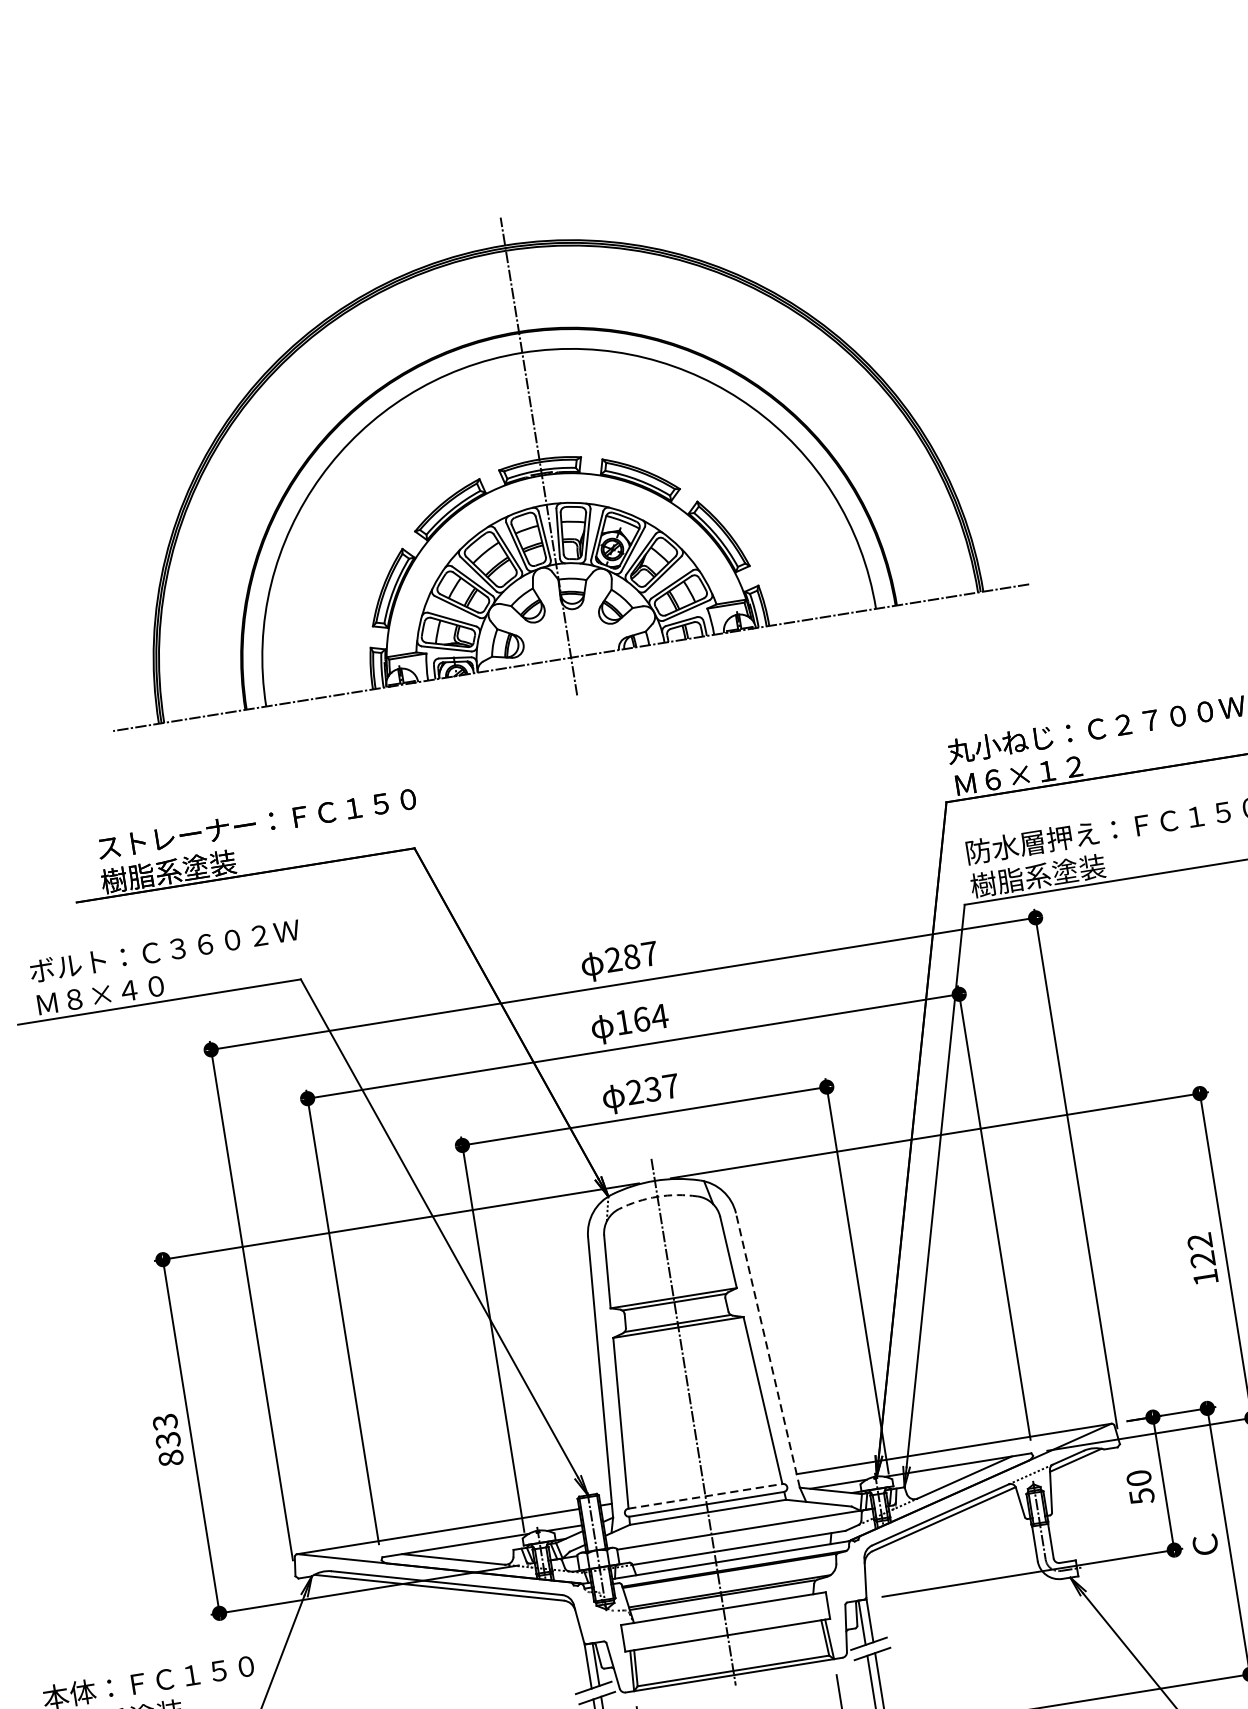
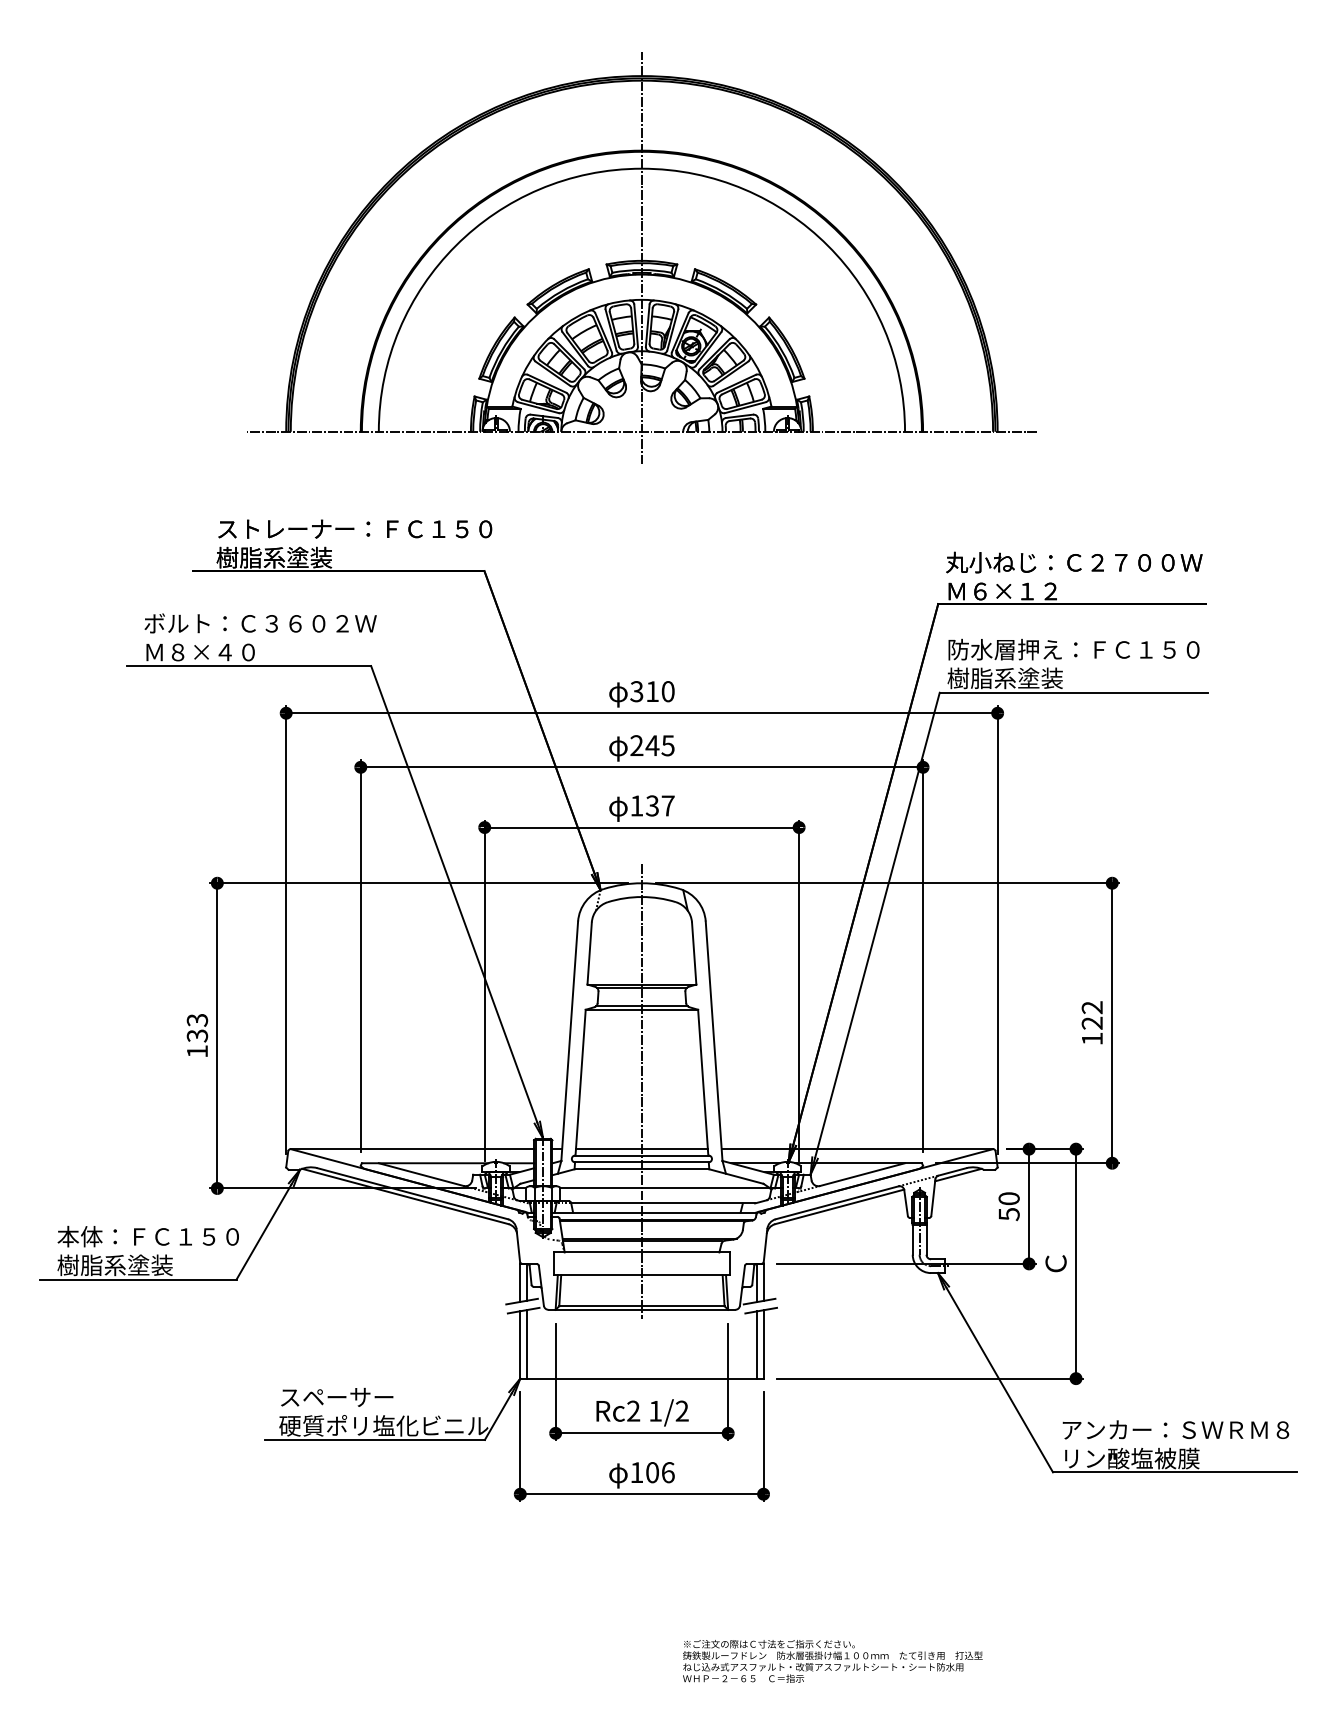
text: (631, 956) -> (652, 691), 287 -> 310
text: (641, 1019) -> (652, 745), 164 -> 245
text: (634, 1091) -> (636, 805), 237 -> 137
arc: (657, 1197) -> (641, 897), dashed -> solid
line: (768, 1350) -> (714, 1041), dashed -> solid
text: (171, 1458) -> (197, 1051), 833 -> 133
line: (703, 1488) -> (641, 1148), added
line: (704, 1496) -> (641, 1155), dashed -> solid

